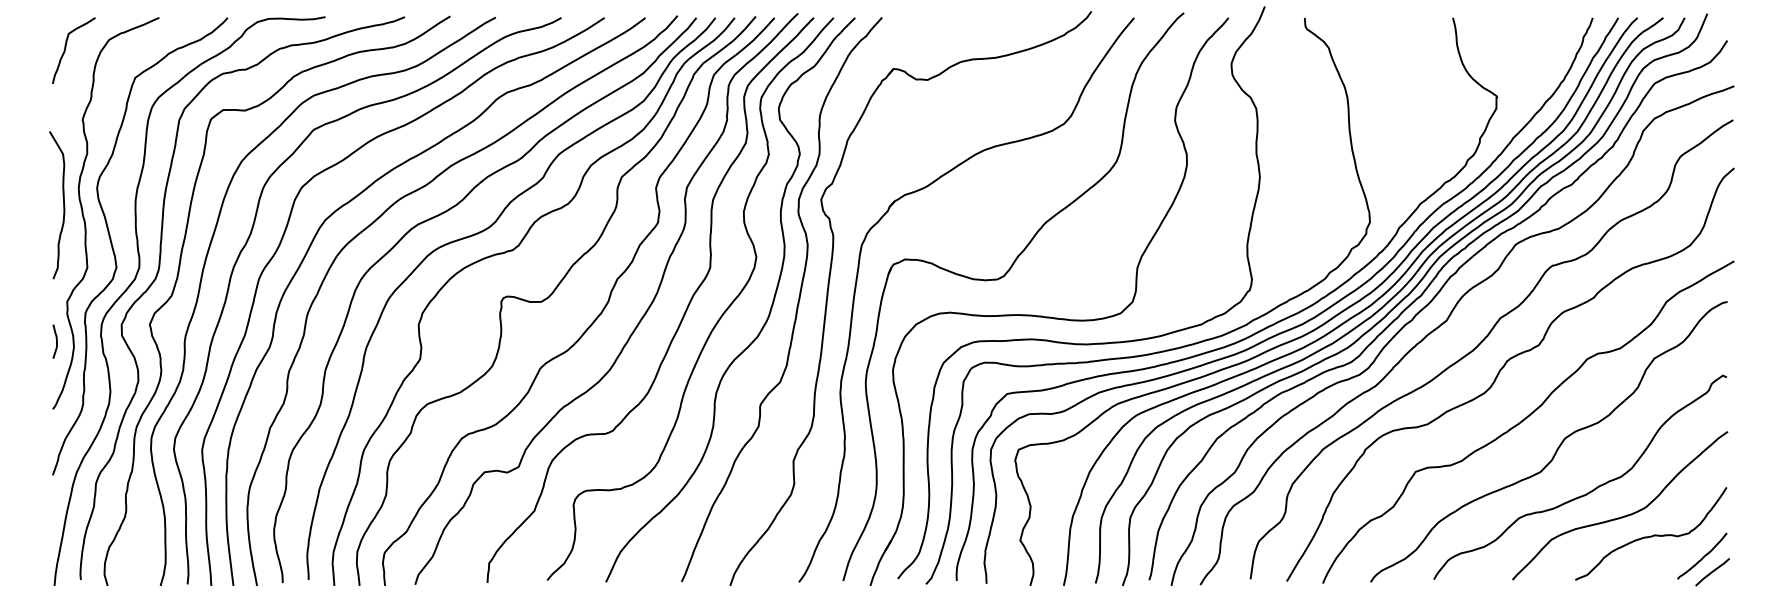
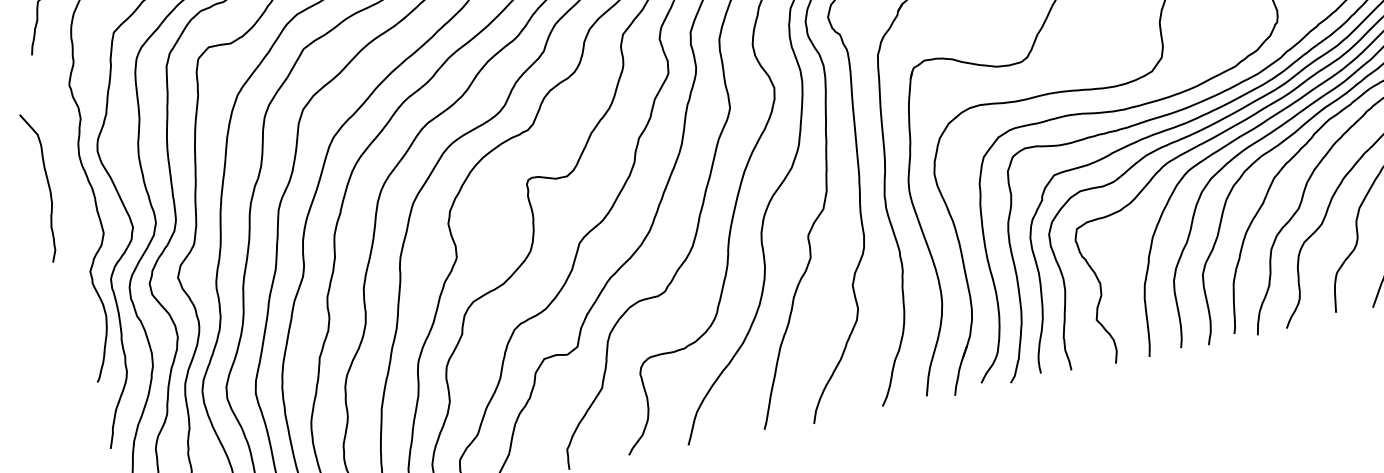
curve: (63, 205) -> (48, 186), moved
curve: (56, 341) -> (87, 313), removed

